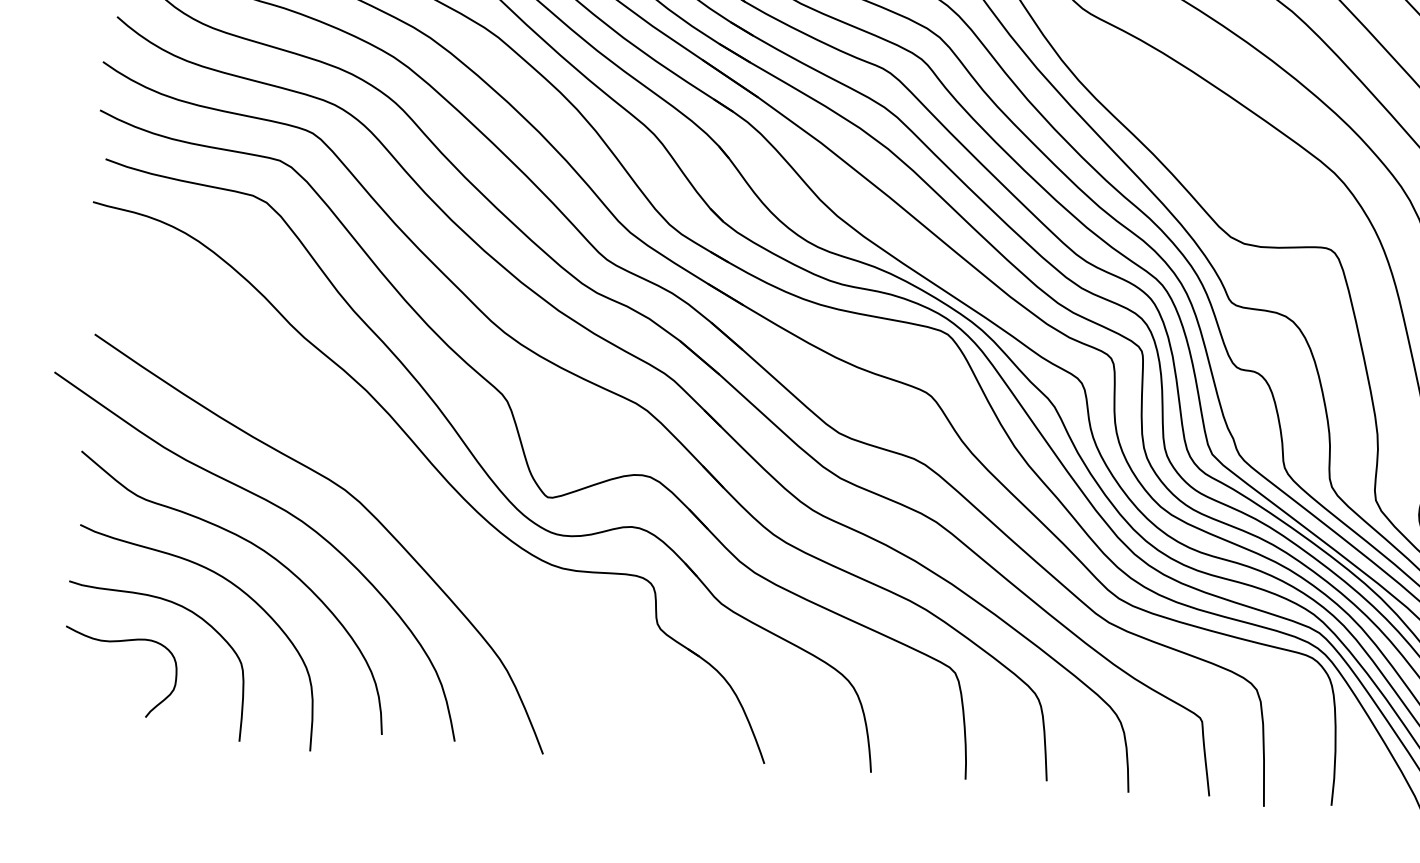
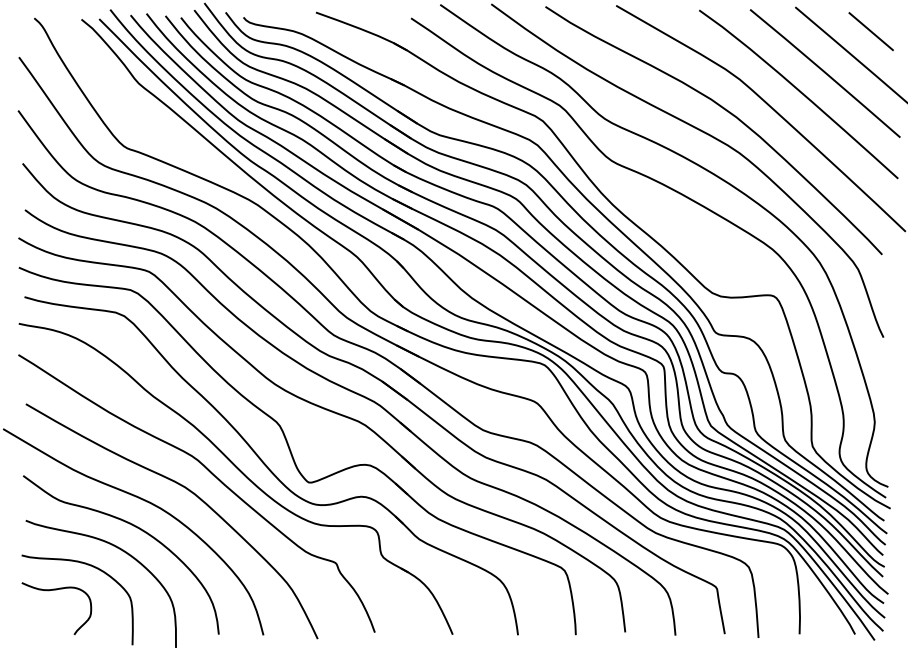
curve: (392, 475) -> (213, 476), added

